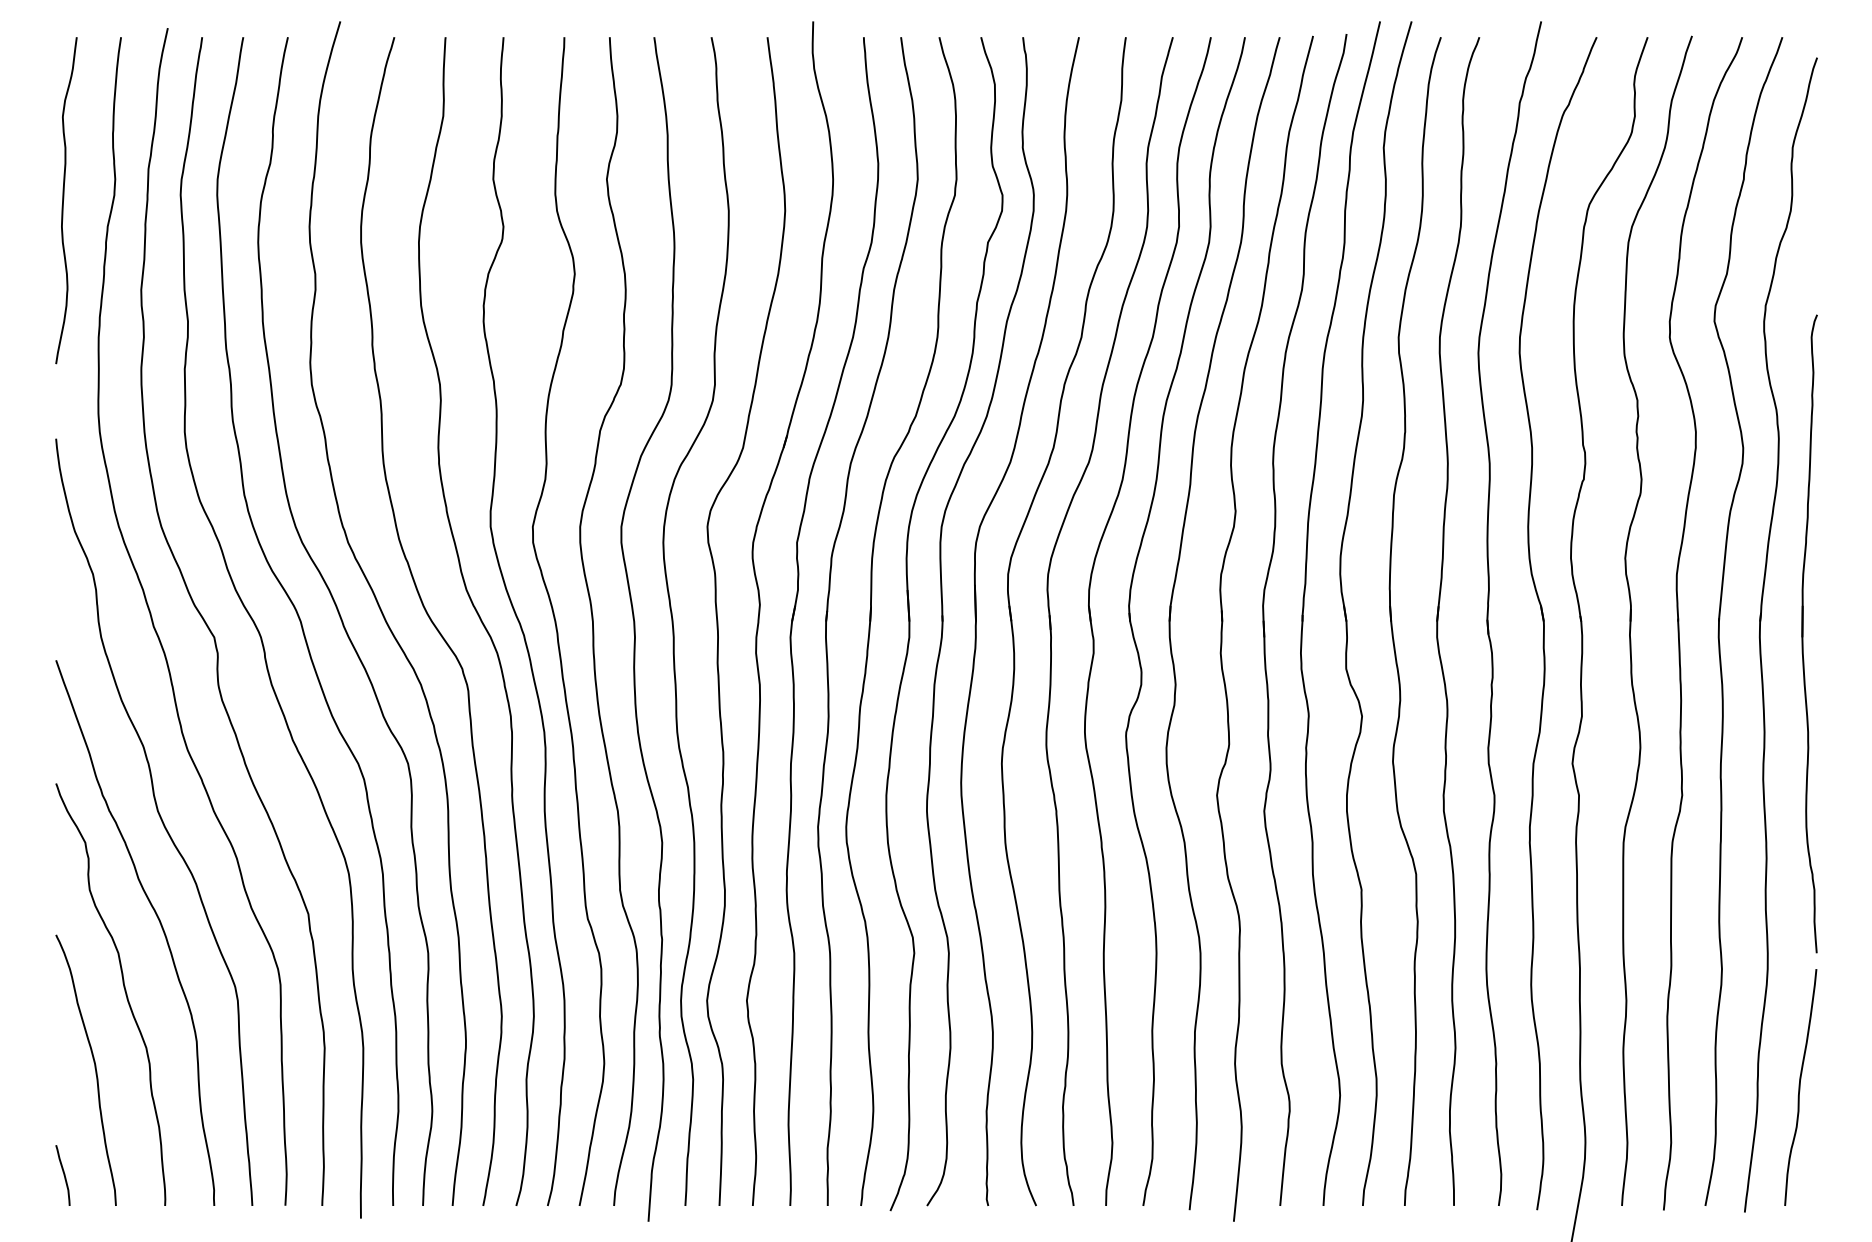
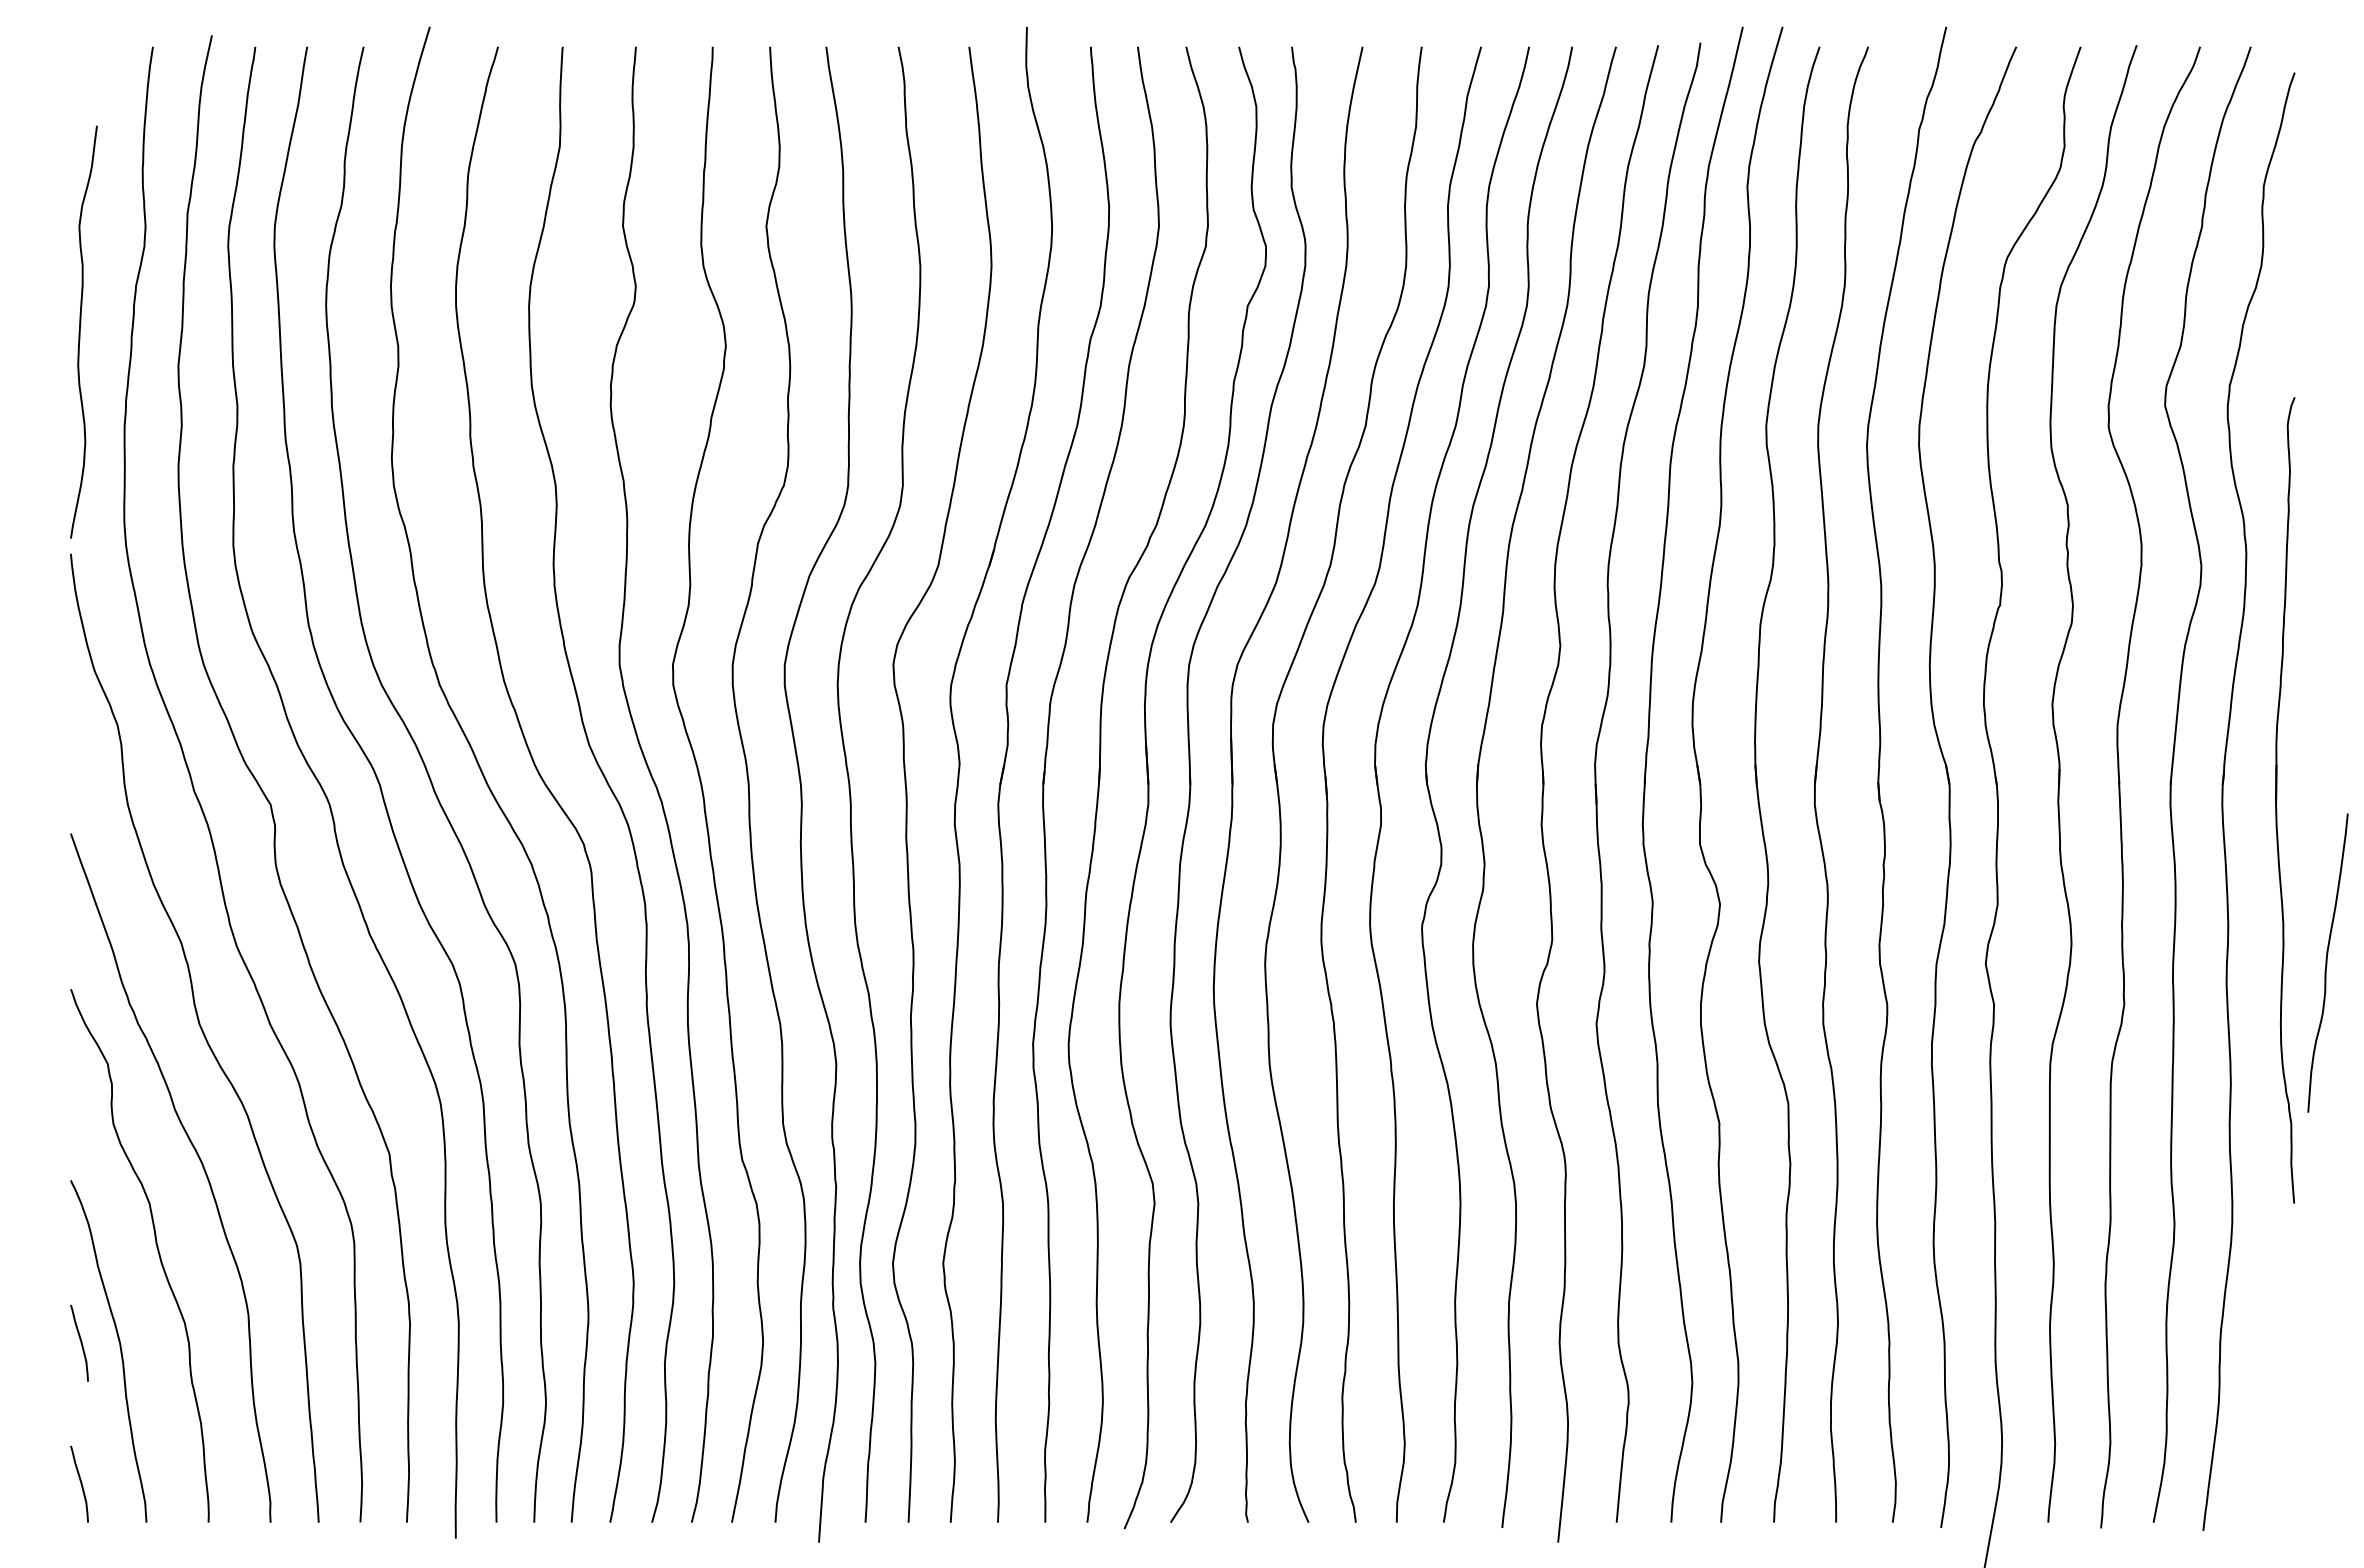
curve: (63, 200) -> (80, 331), moved
curve: (63, 1063) -> (80, 1342), added
curve: (1800, 1087) -> (2327, 962), moved

